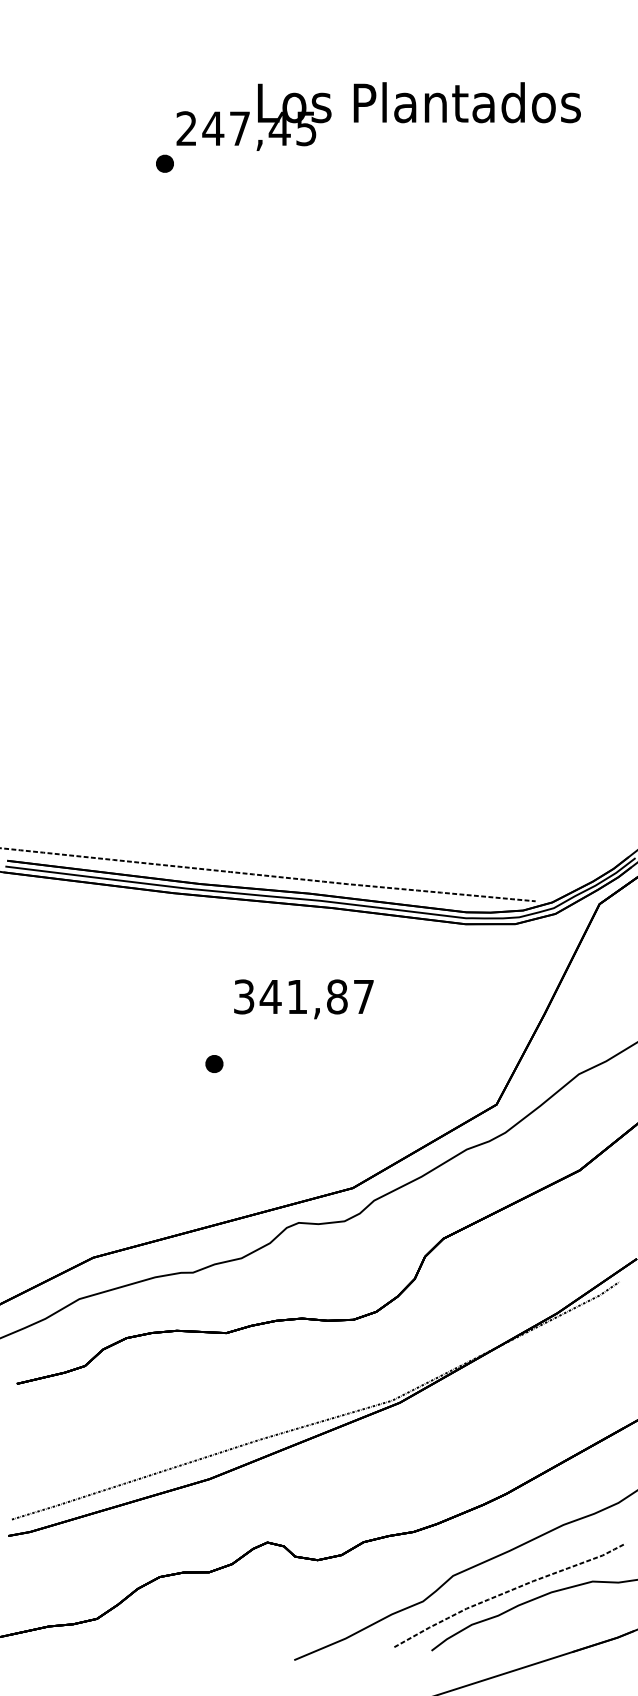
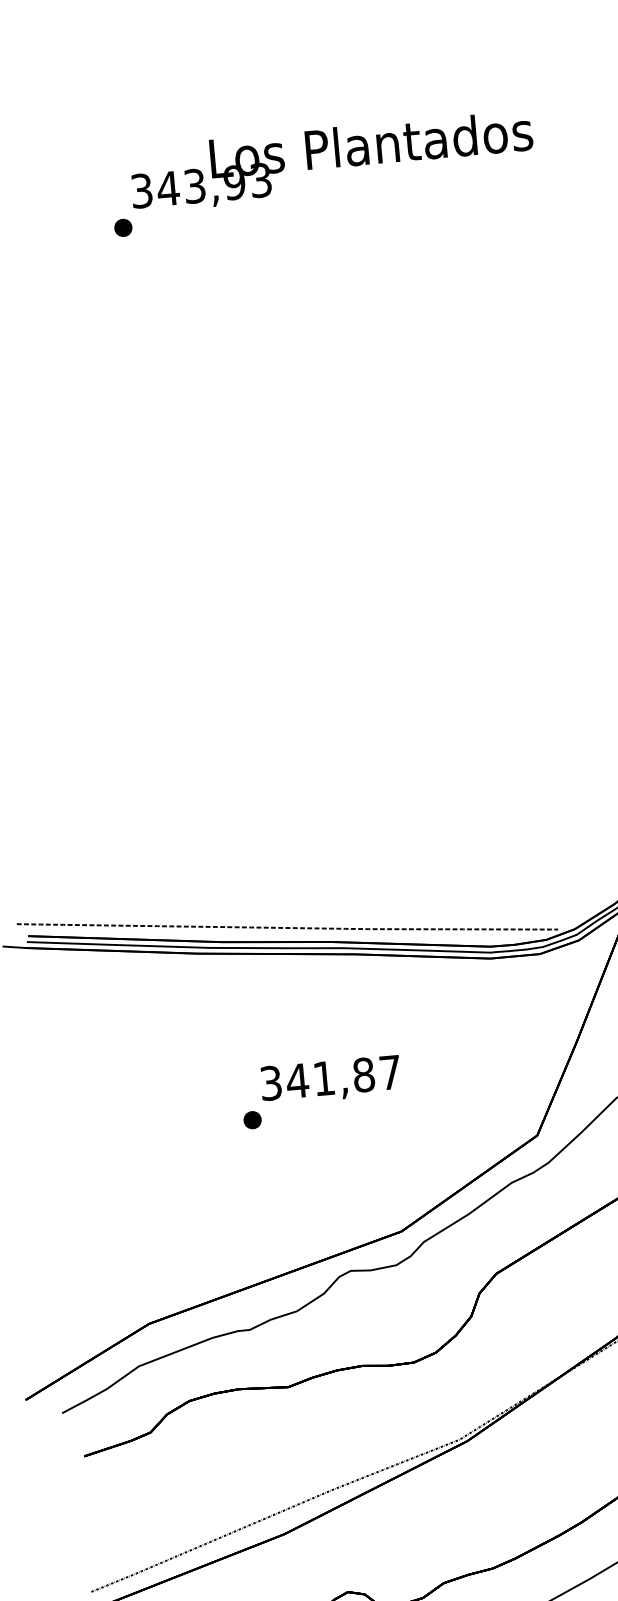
text: (246, 128) -> (201, 185), 247,45 -> 343,93
text: (303, 999) -> (330, 1080), moved

